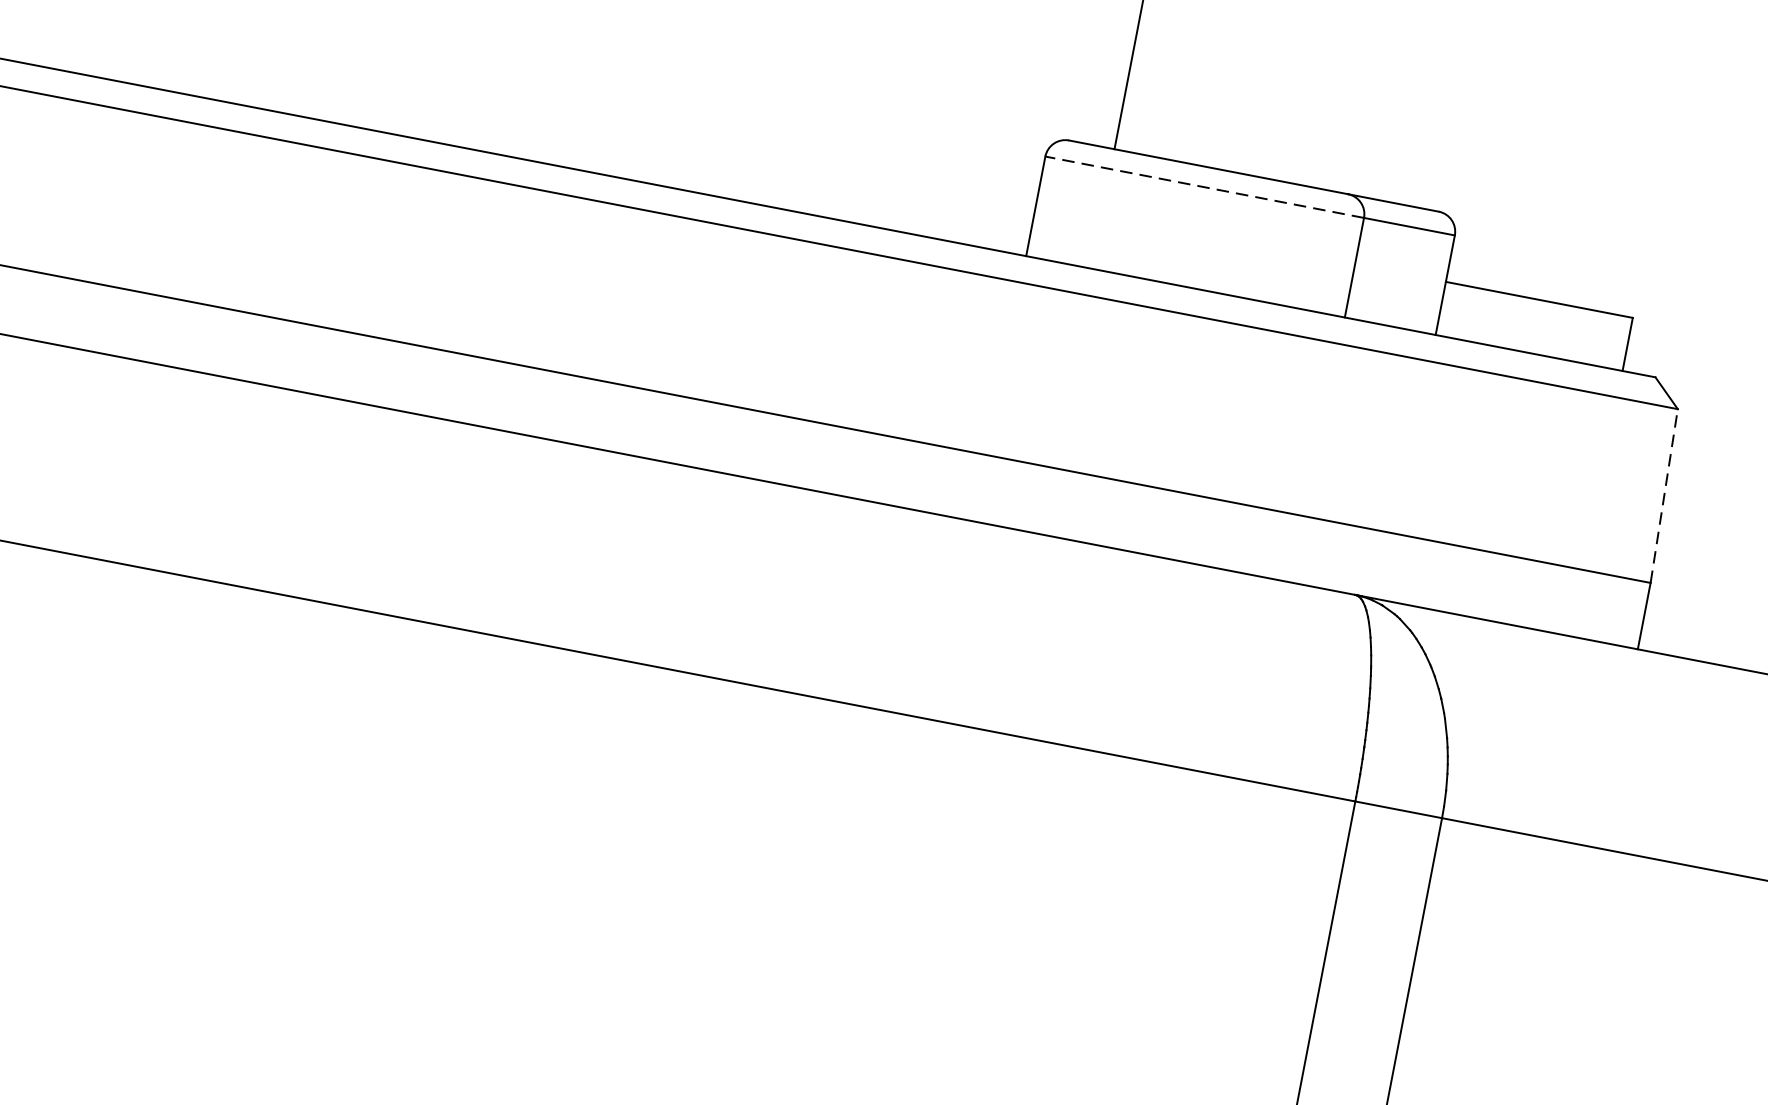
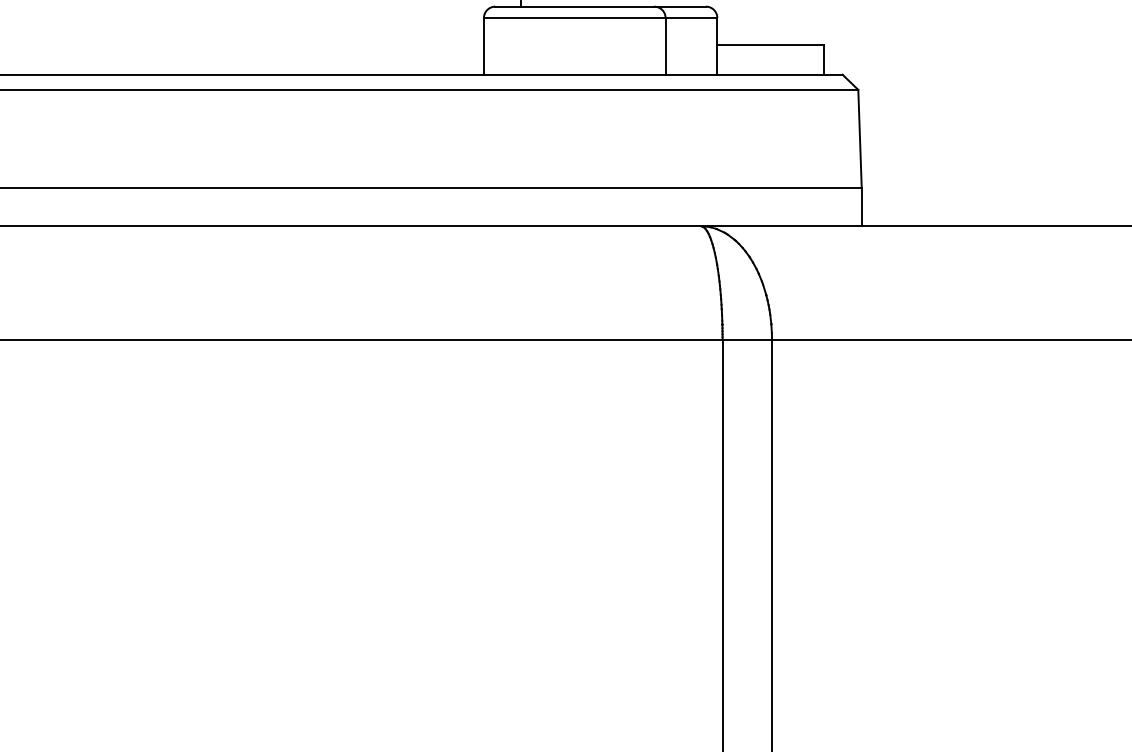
line: (1204, 187) -> (574, 18), dashed -> solid
line: (1665, 495) -> (860, 138), dashed -> solid

